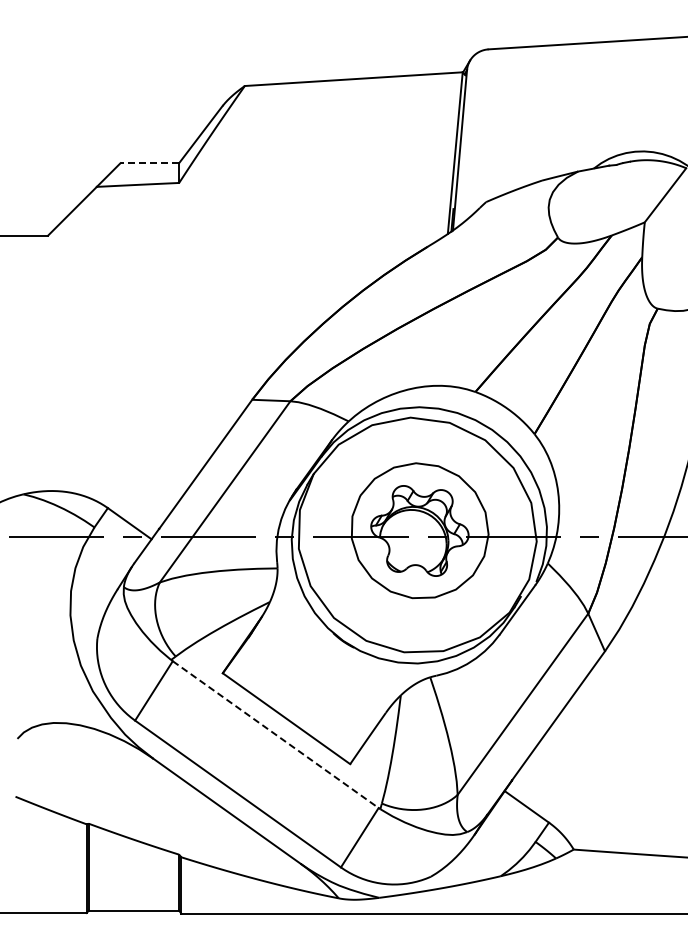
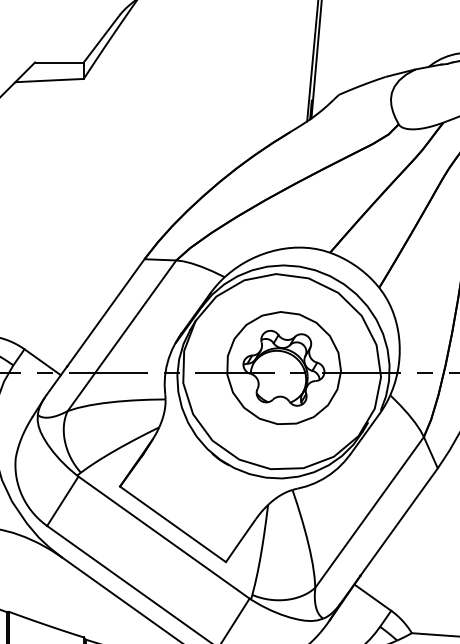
line: (149, 163) -> (59, 62), dashed -> solid
line: (276, 734) -> (164, 537), dashed -> solid

